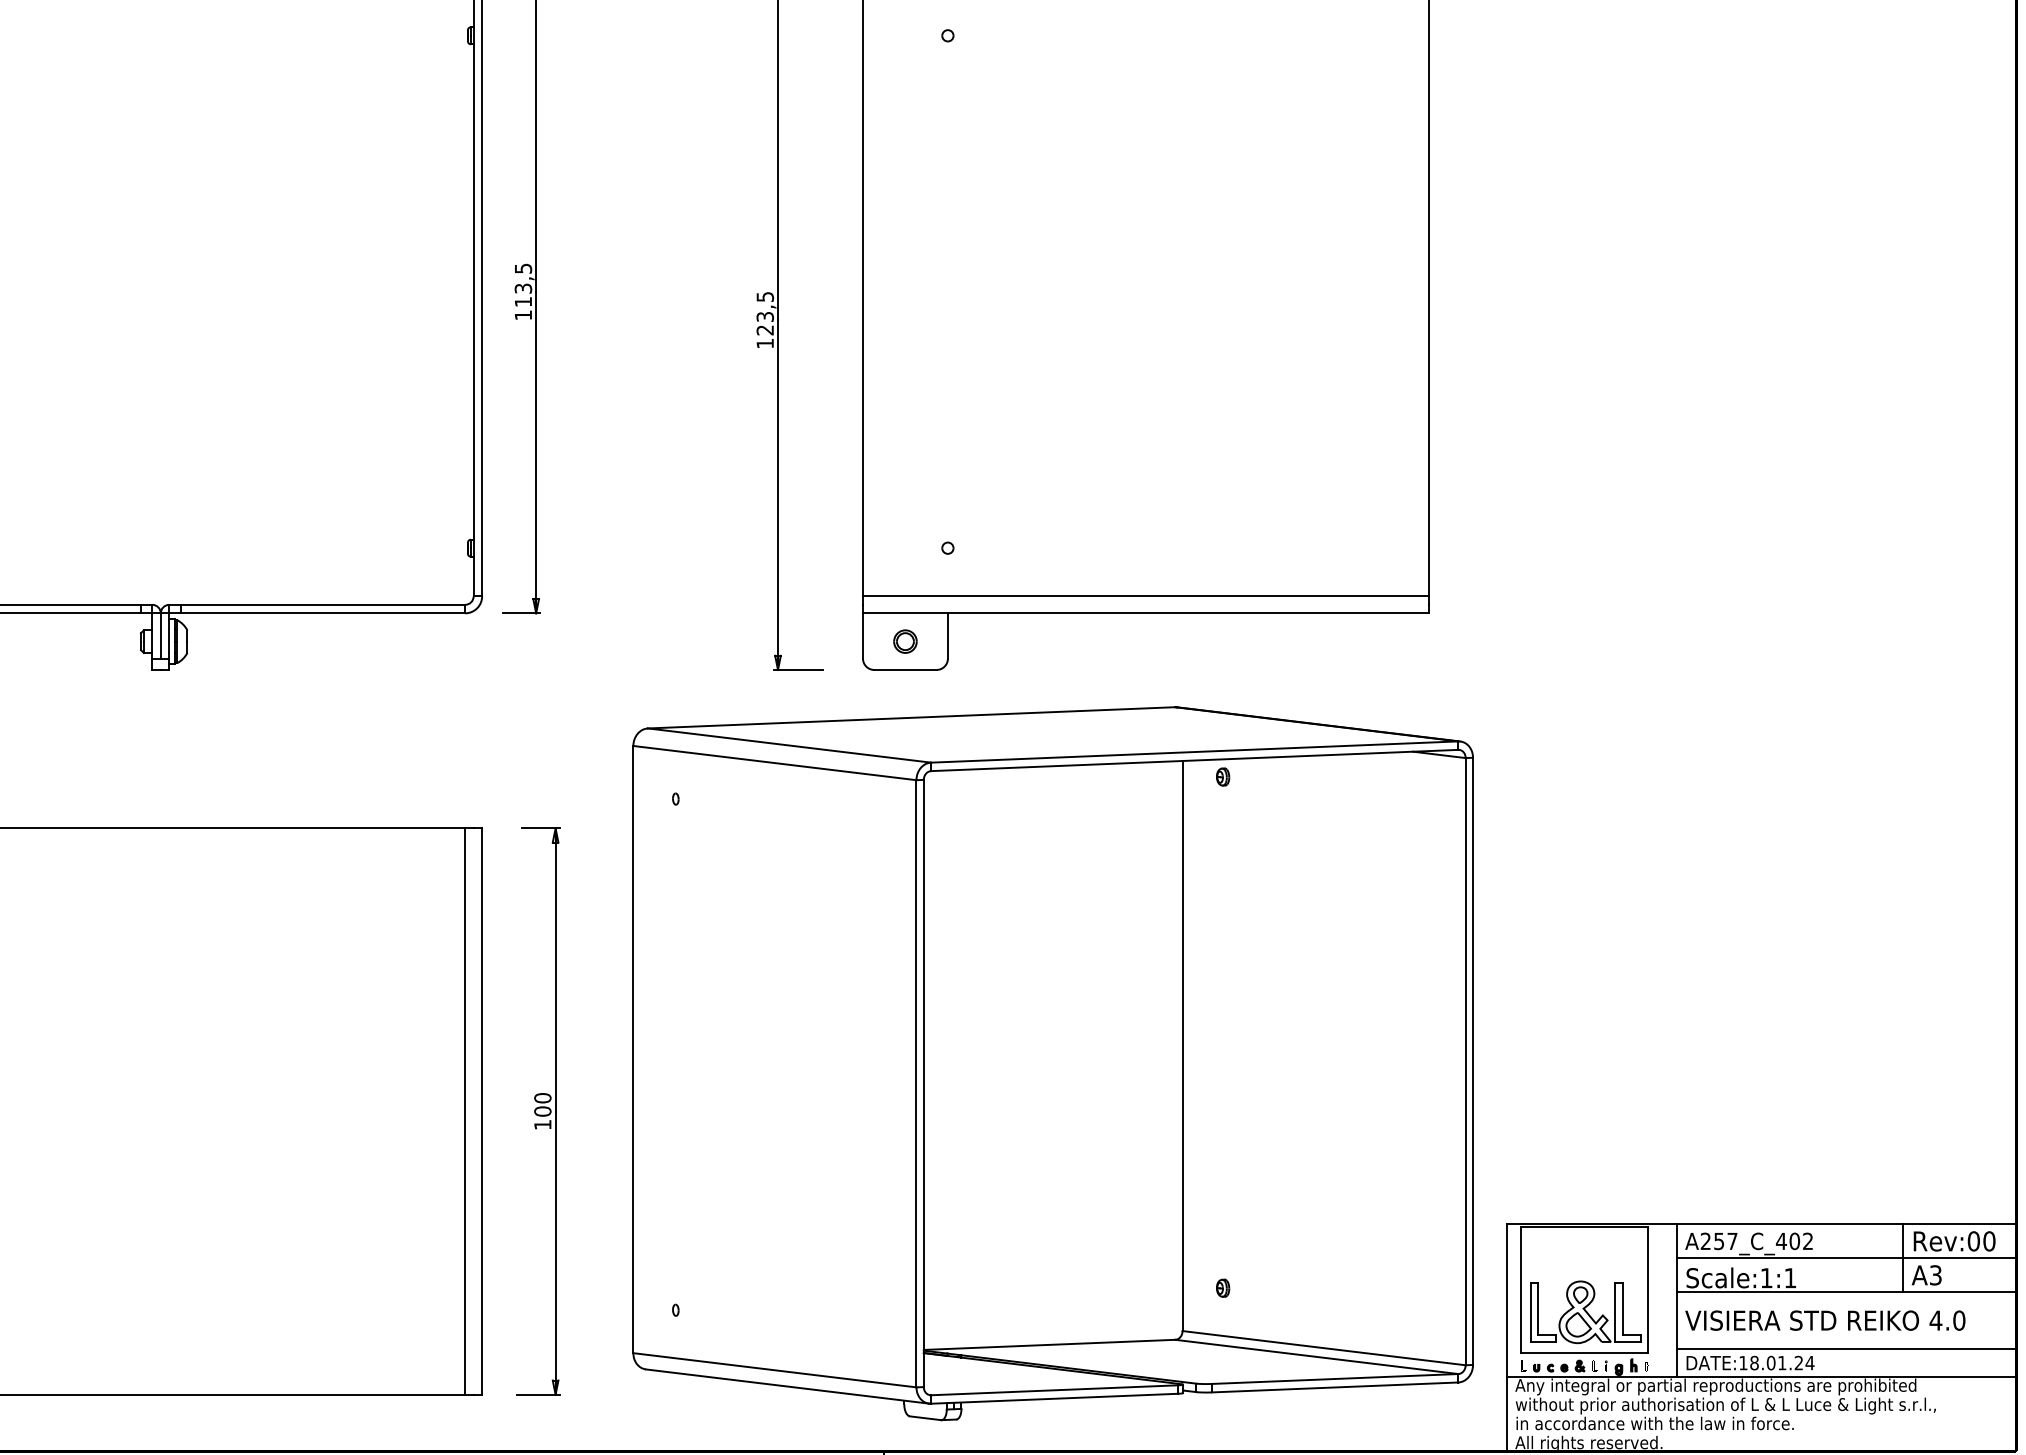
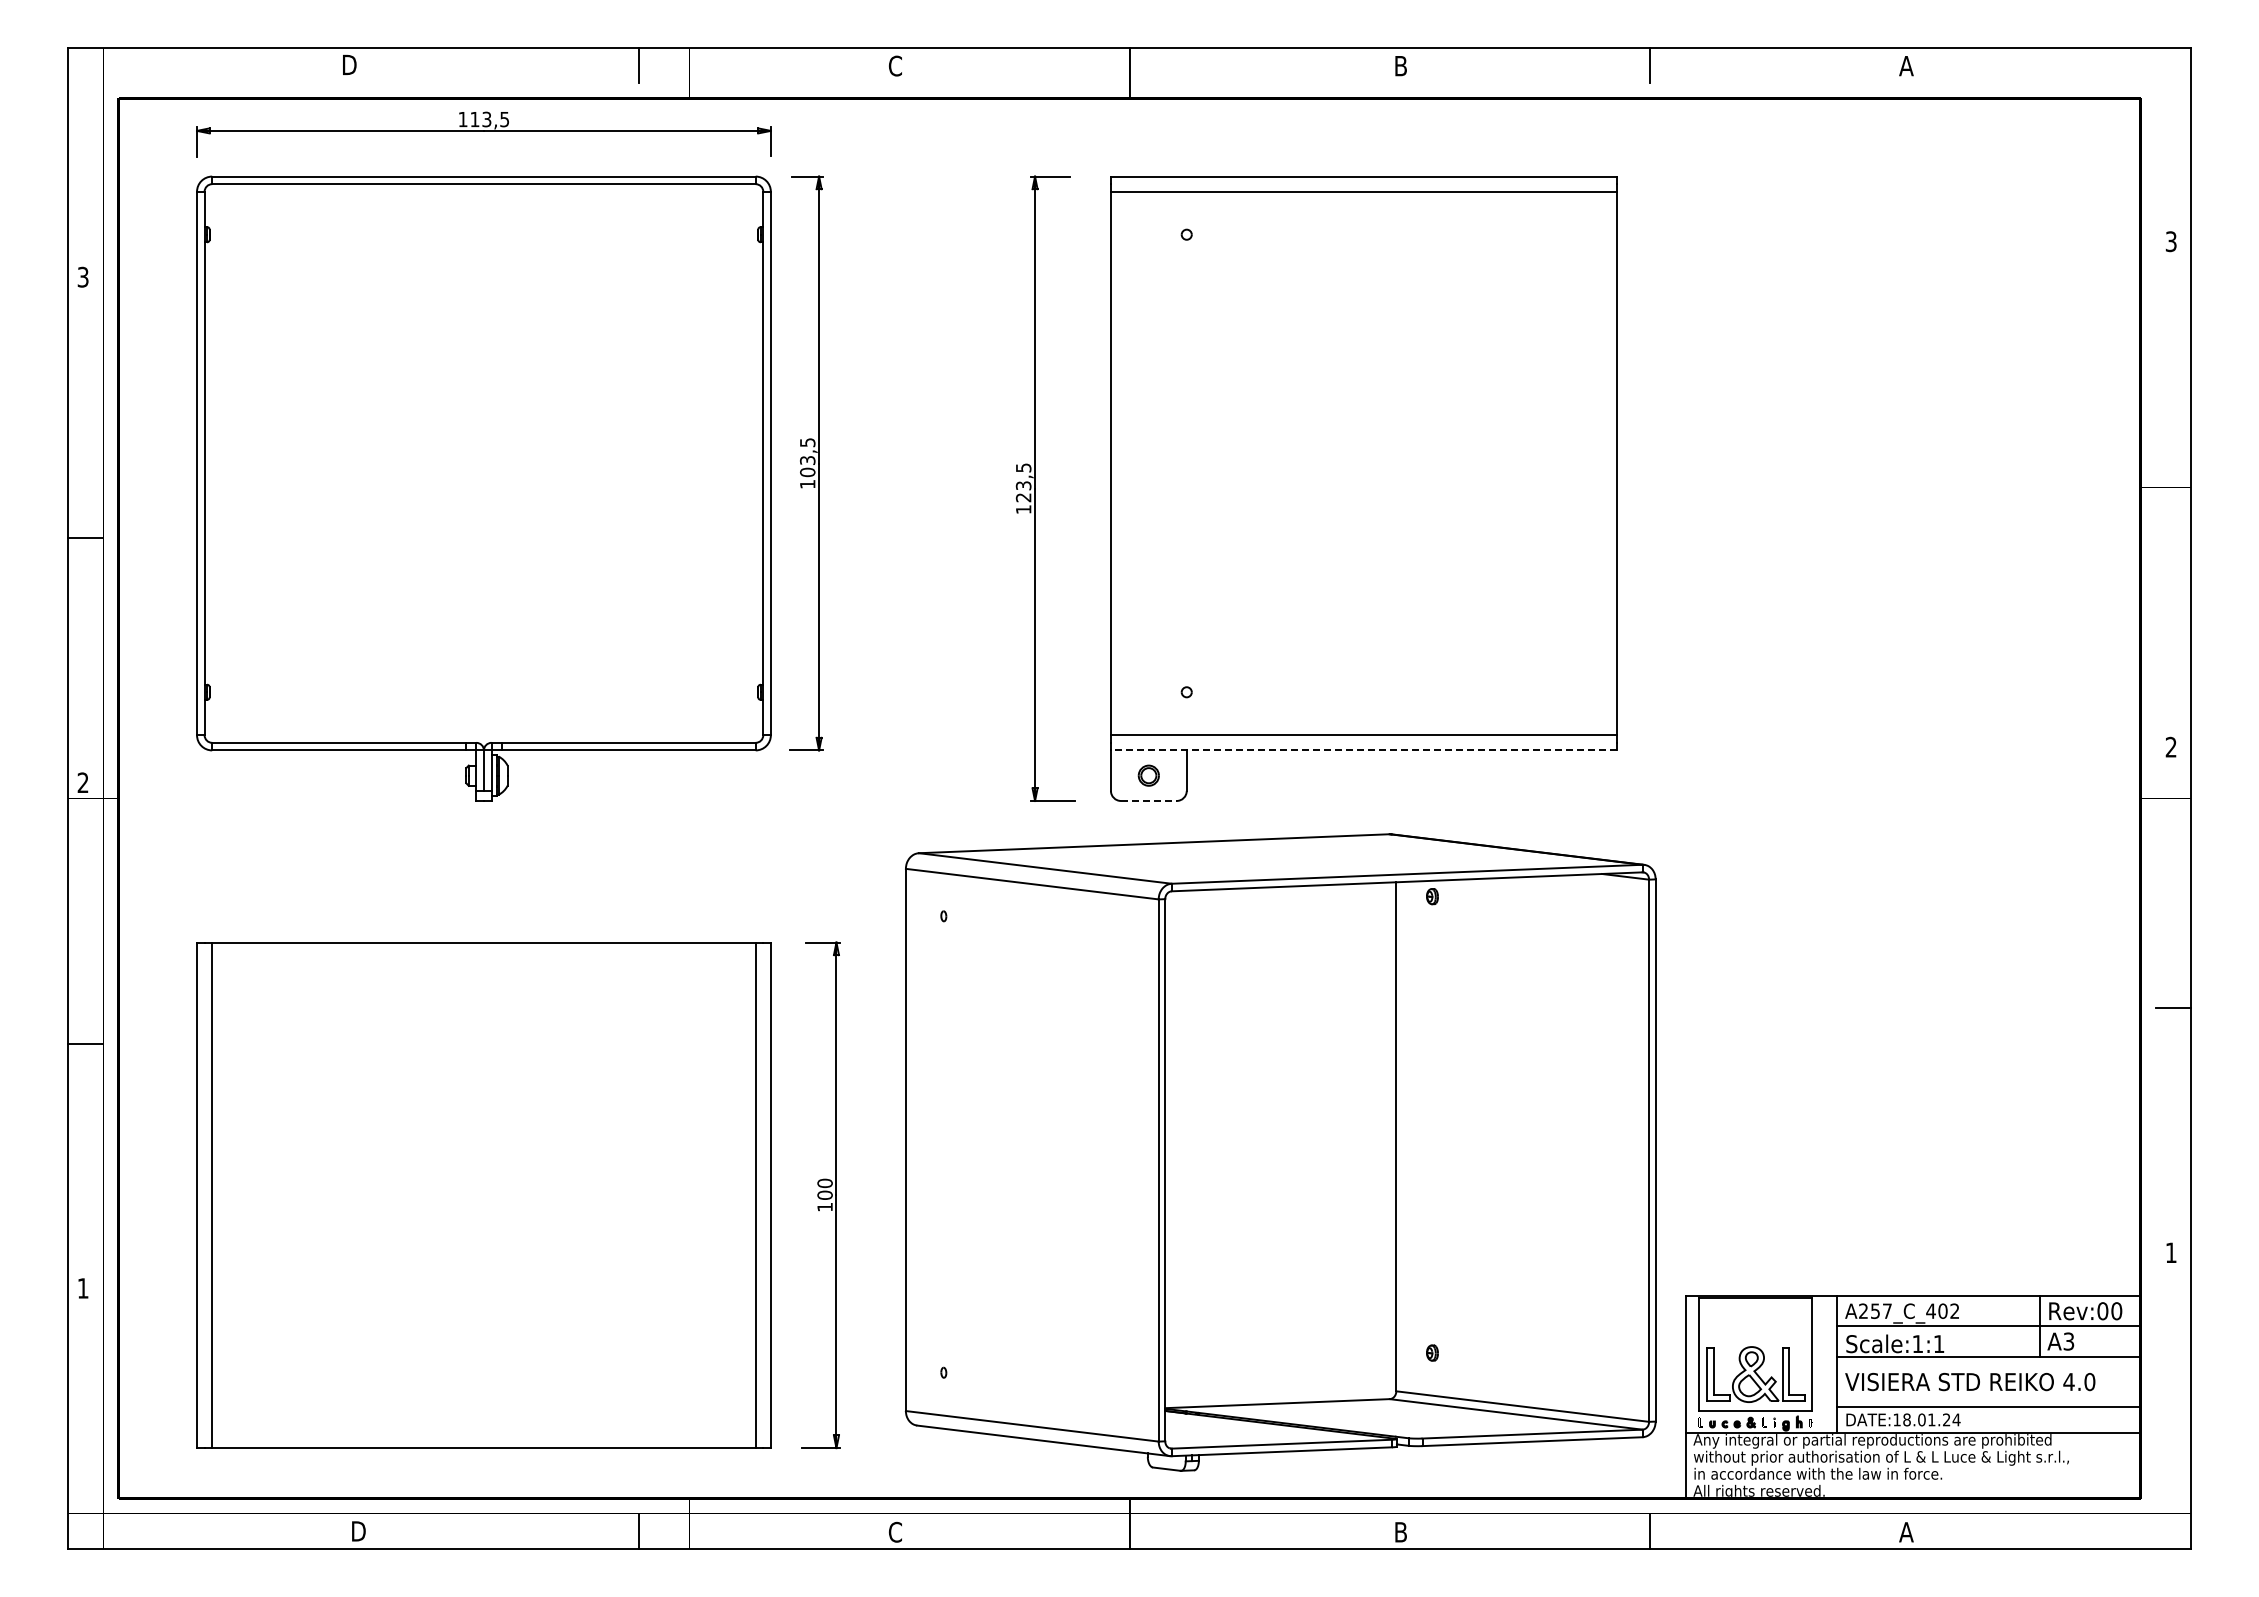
text: (523, 302) -> (807, 472), 113,5 -> 103,5
line: (1145, 613) -> (1363, 750), solid -> dashed
line: (905, 669) -> (1148, 800), solid -> dashed

